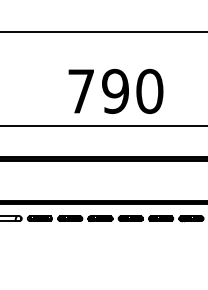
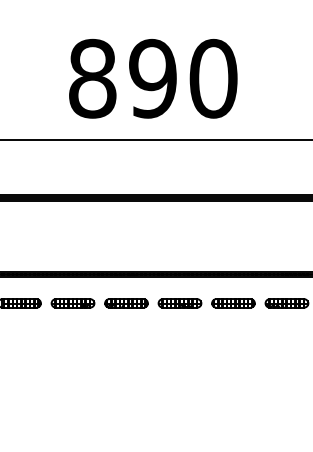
text: (81, 90) -> (92, 77), 790 -> 890

